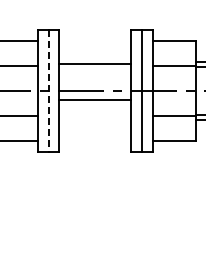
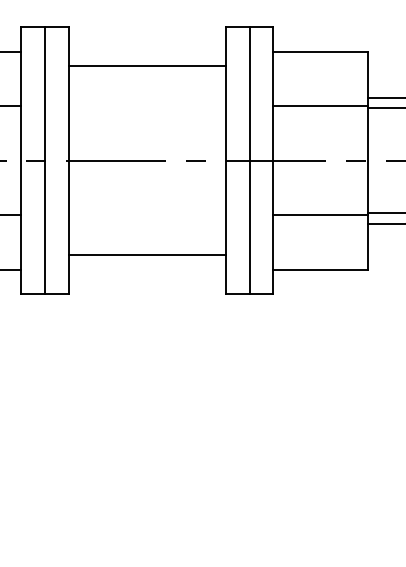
line: (95, 63) -> (147, 65), moved
line: (48, 90) -> (44, 159), dashed -> solid
line: (95, 99) -> (147, 254), moved

